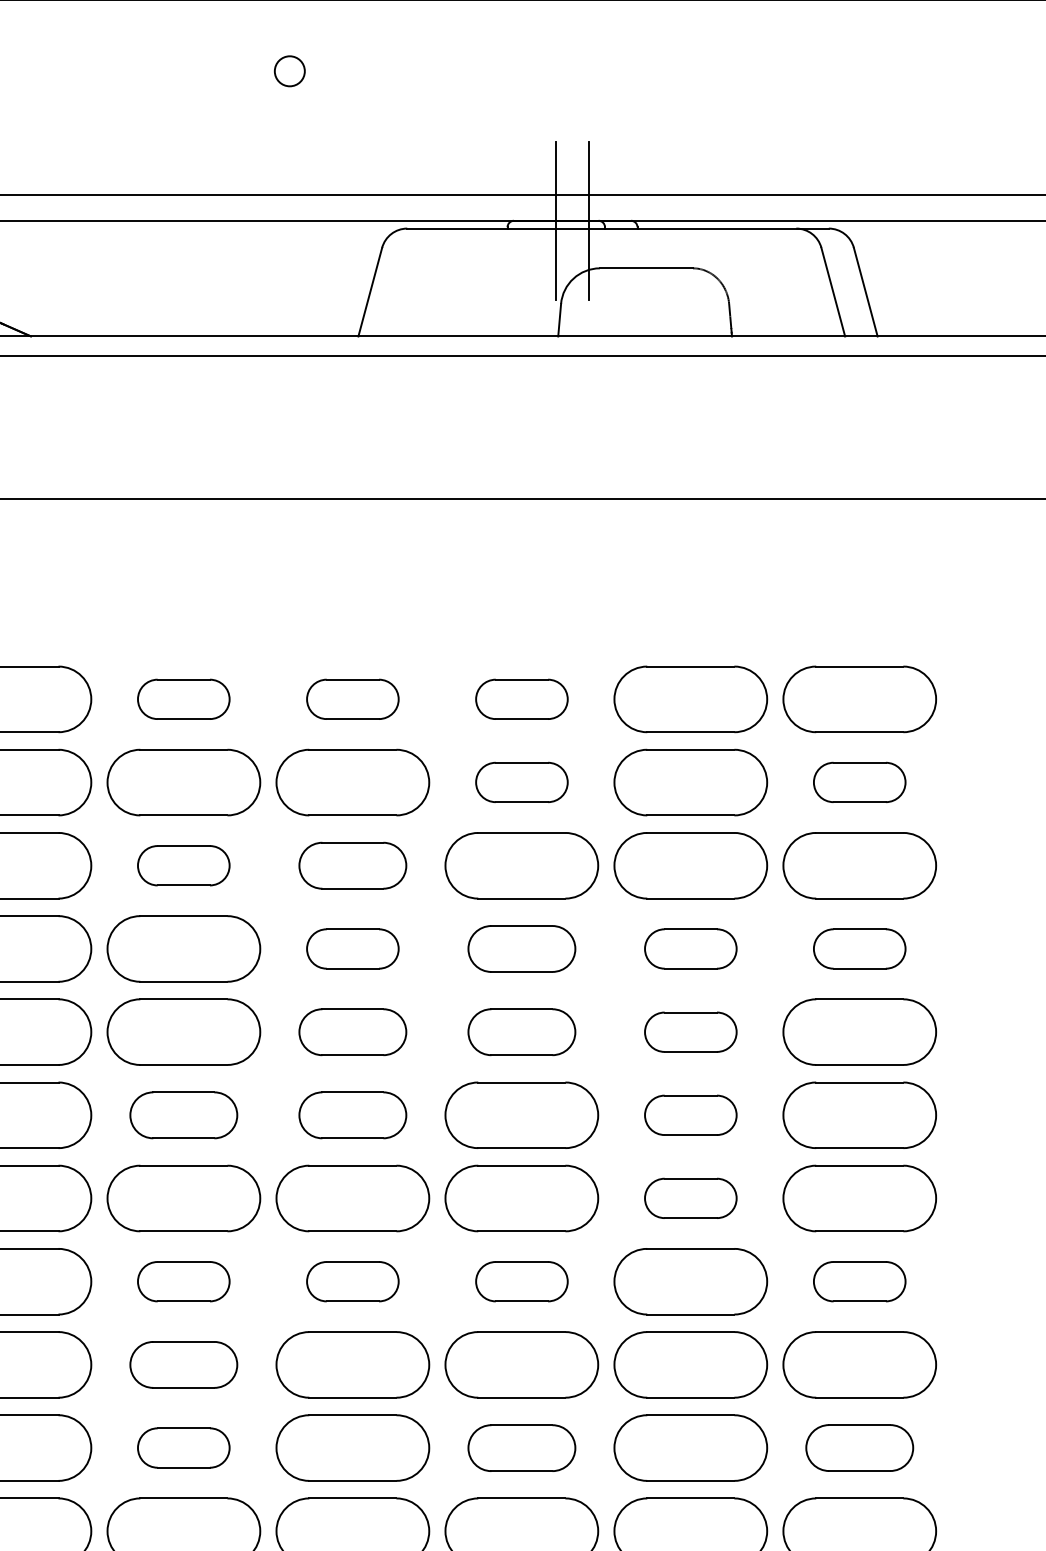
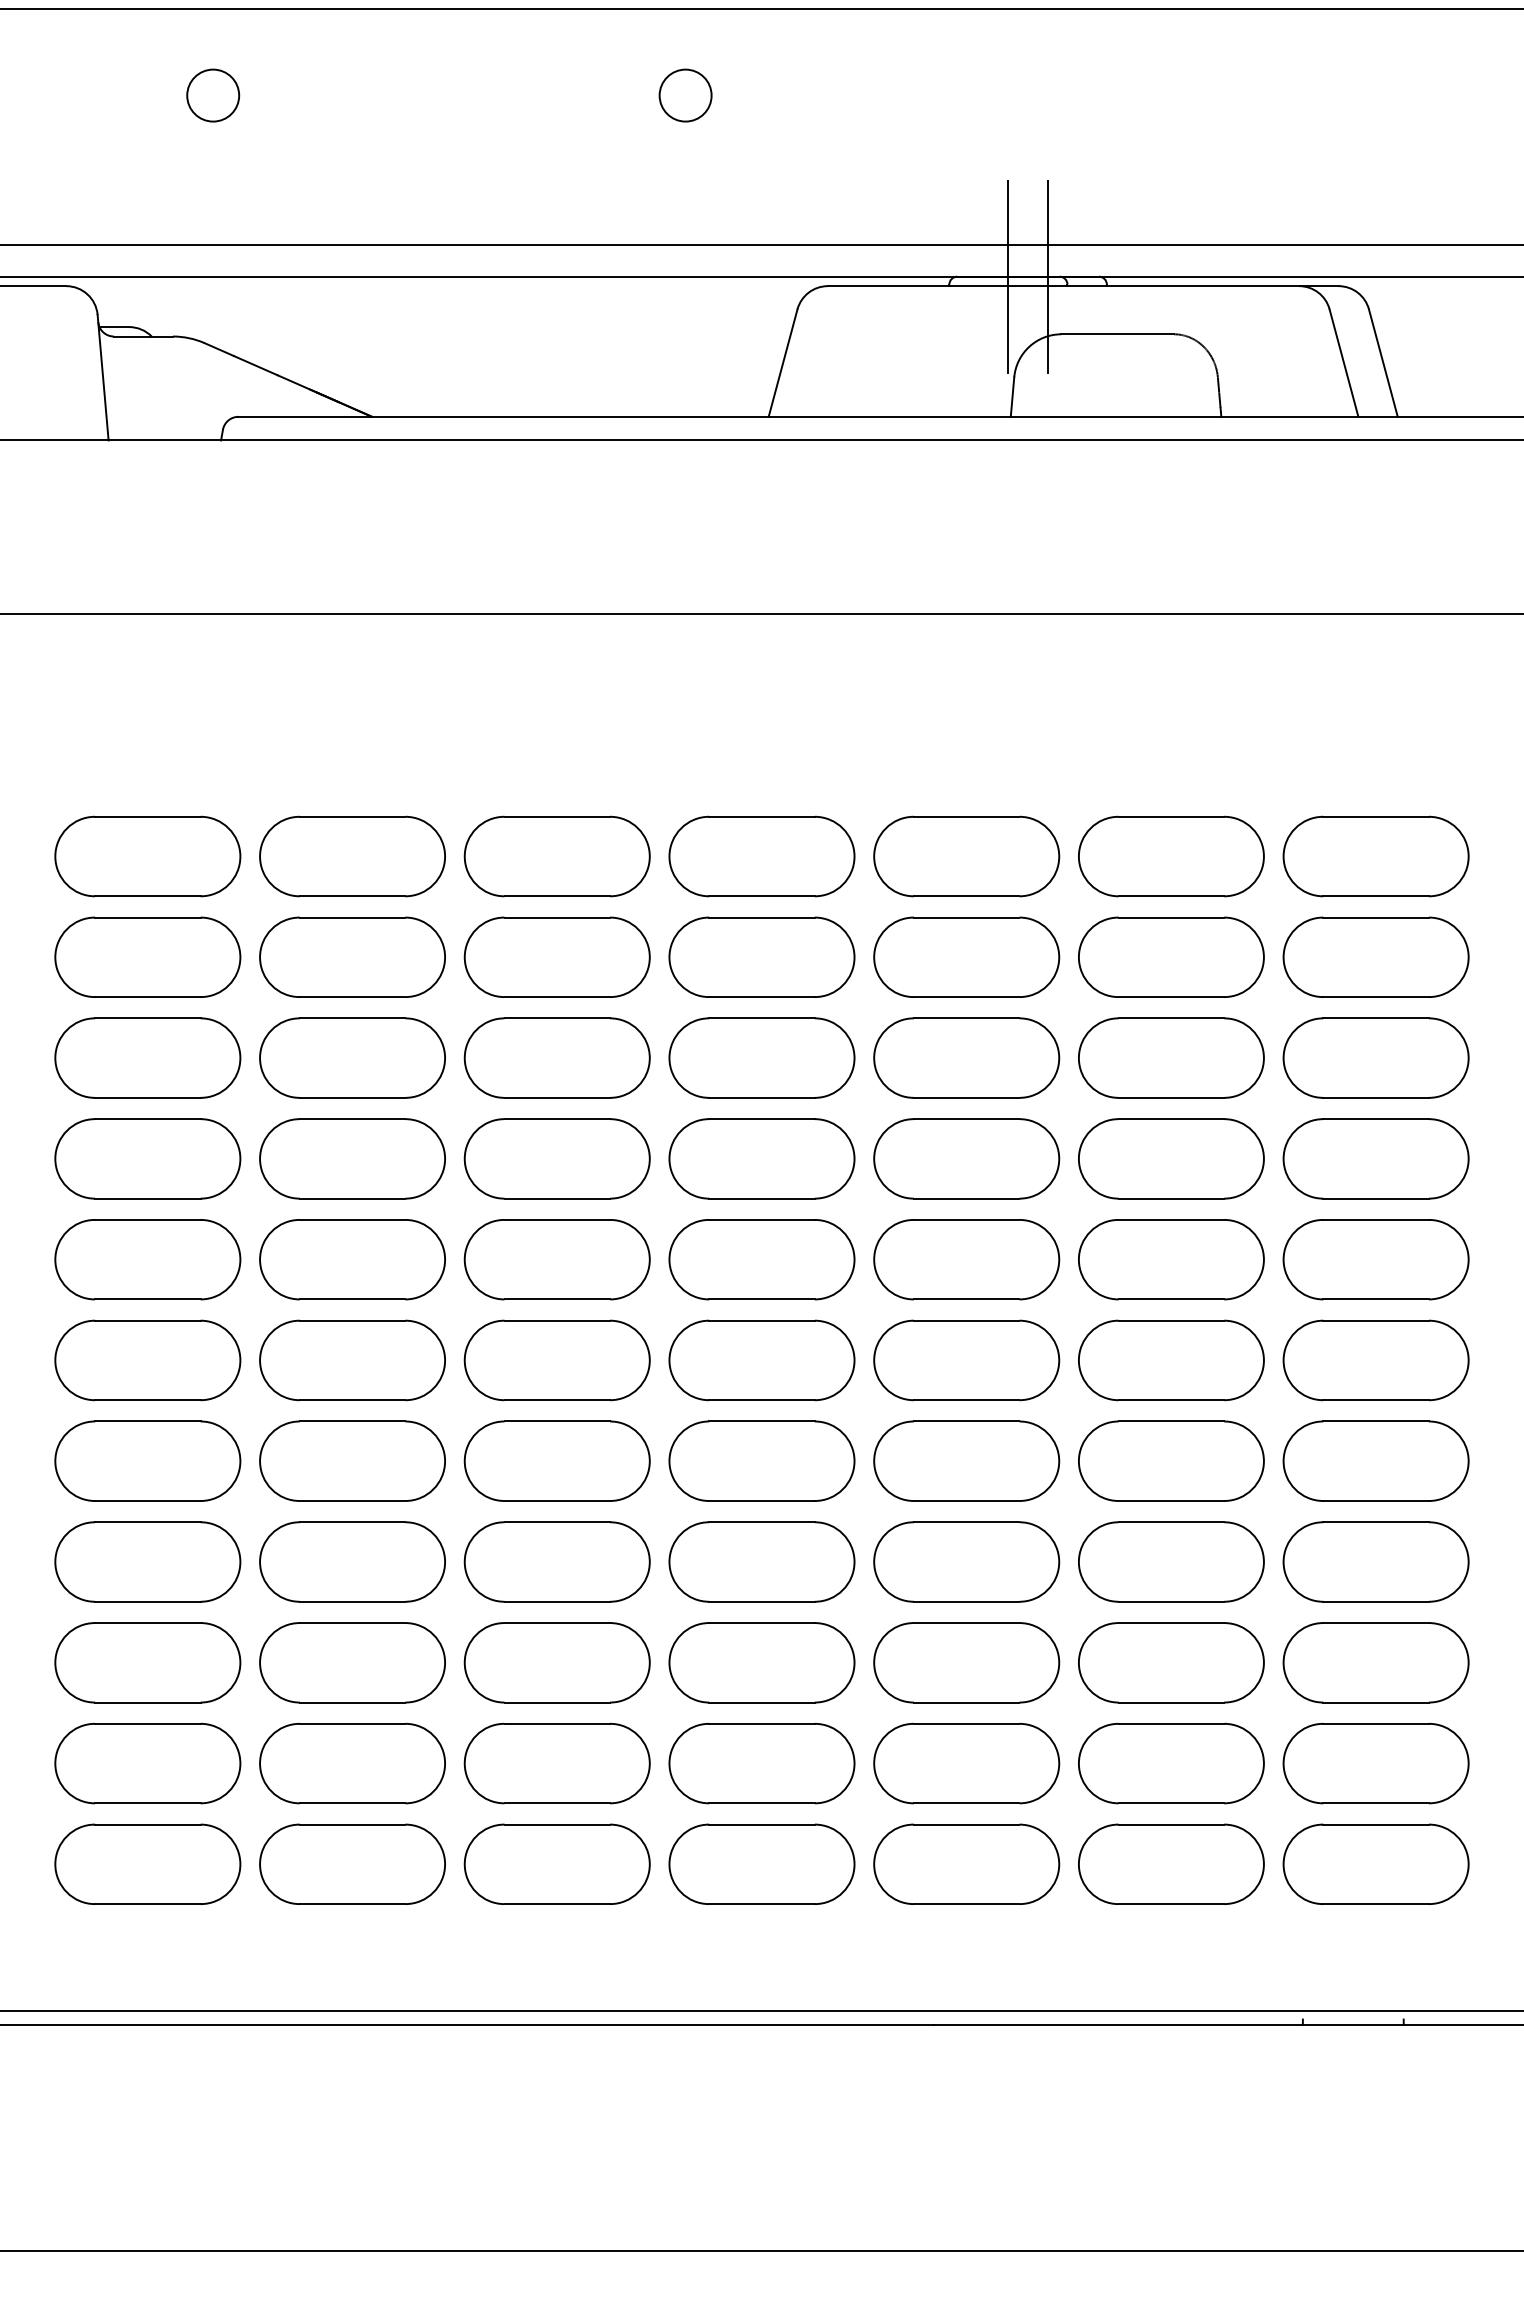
circle: (289, 71) -> (685, 95), size x1.43
part: (183, 699) -> (556, 856), size x1.67
part: (352, 699) -> (761, 856), size x1.67
part: (521, 699) -> (966, 856), size x1.67
part: (521, 781) -> (966, 956), size x1.67
part: (859, 781) -> (1375, 956), size x1.67
part: (183, 865) -> (556, 1057), size x1.67
part: (352, 865) -> (761, 1057), size x1.43
part: (352, 948) -> (761, 1158), size x1.67
part: (521, 948) -> (966, 1158), size x1.43
part: (690, 948) -> (1171, 1158), size x1.67
part: (859, 948) -> (1375, 1158), size x1.67
part: (352, 1032) -> (761, 1259), size x1.43
part: (521, 1032) -> (966, 1259), size x1.43
part: (690, 1032) -> (1171, 1259), size x1.67
part: (183, 1115) -> (556, 1360), size x1.43
part: (352, 1115) -> (761, 1360), size x1.43
part: (690, 1115) -> (1171, 1360), size x1.67
part: (690, 1197) -> (1171, 1460), size x1.67
part: (183, 1281) -> (556, 1561), size x1.67
part: (352, 1281) -> (761, 1561), size x1.67
part: (521, 1281) -> (966, 1561), size x1.67
part: (859, 1281) -> (1375, 1561), size x1.67
part: (183, 1364) -> (556, 1662), size x1.43
part: (183, 1448) -> (556, 1763), size x1.67
part: (521, 1448) -> (966, 1763), size x1.43
part: (859, 1448) -> (1375, 1763), size x1.43

